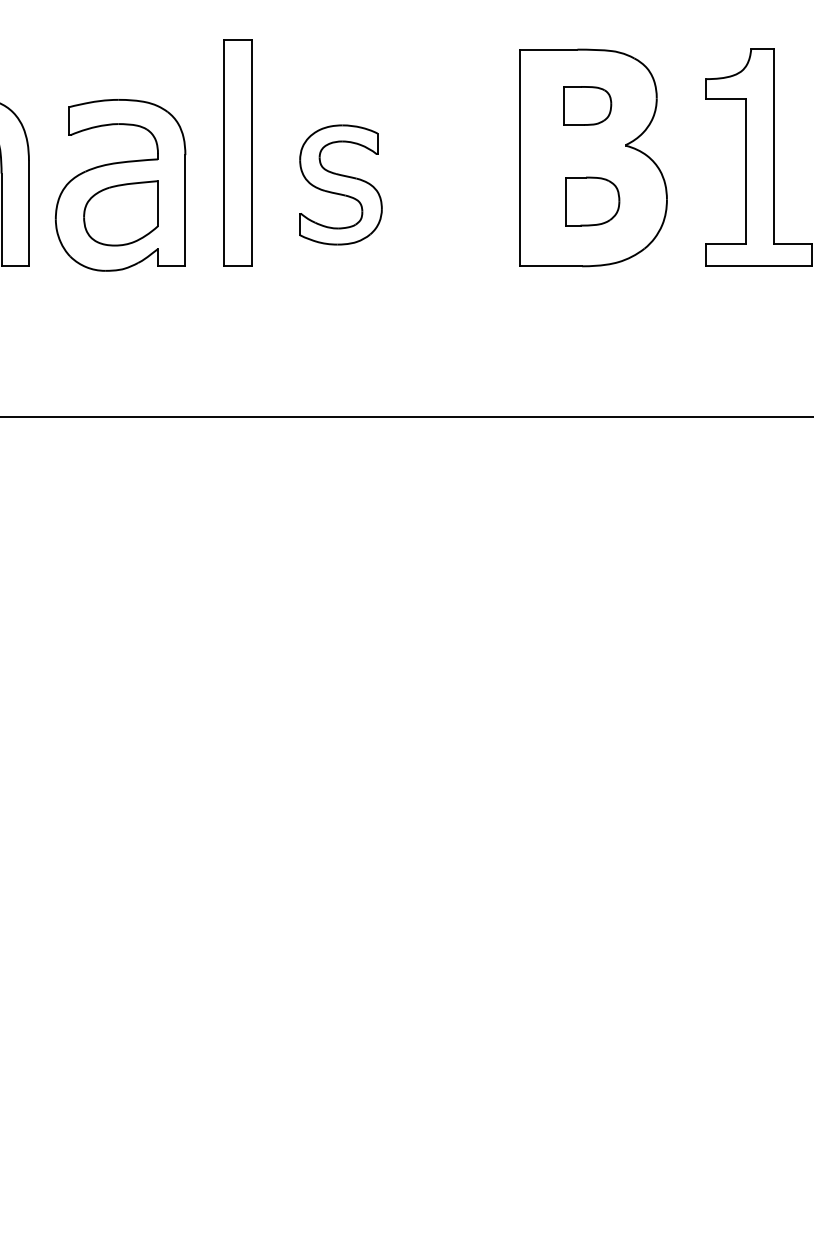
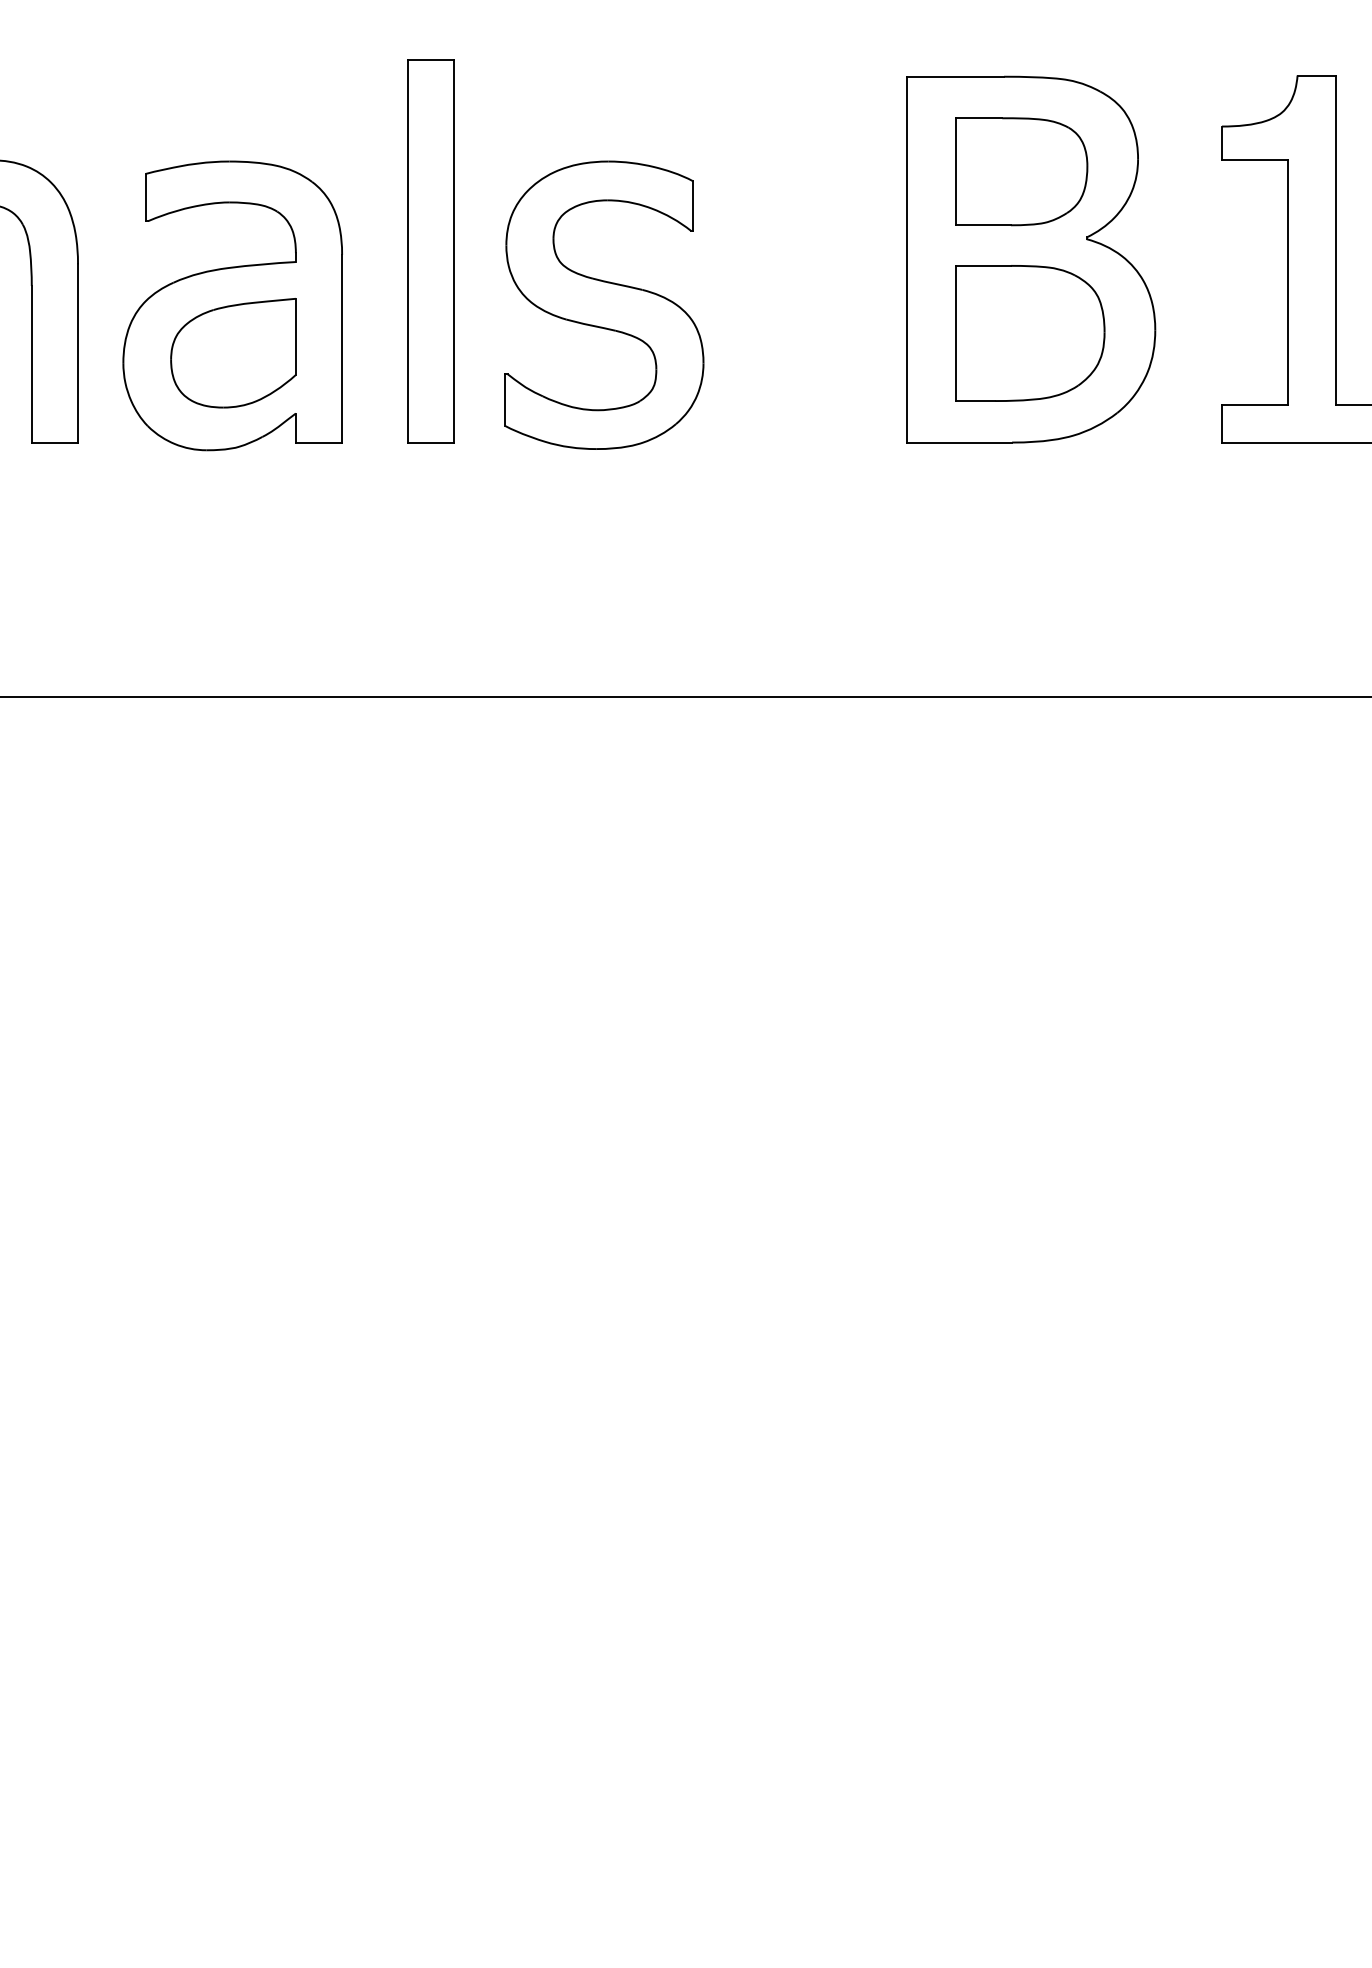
part: (587, 105) -> (1021, 171), size x1.67
part: (340, 184) -> (604, 304), size x1.43
part: (592, 201) -> (1029, 333), size x1.67

